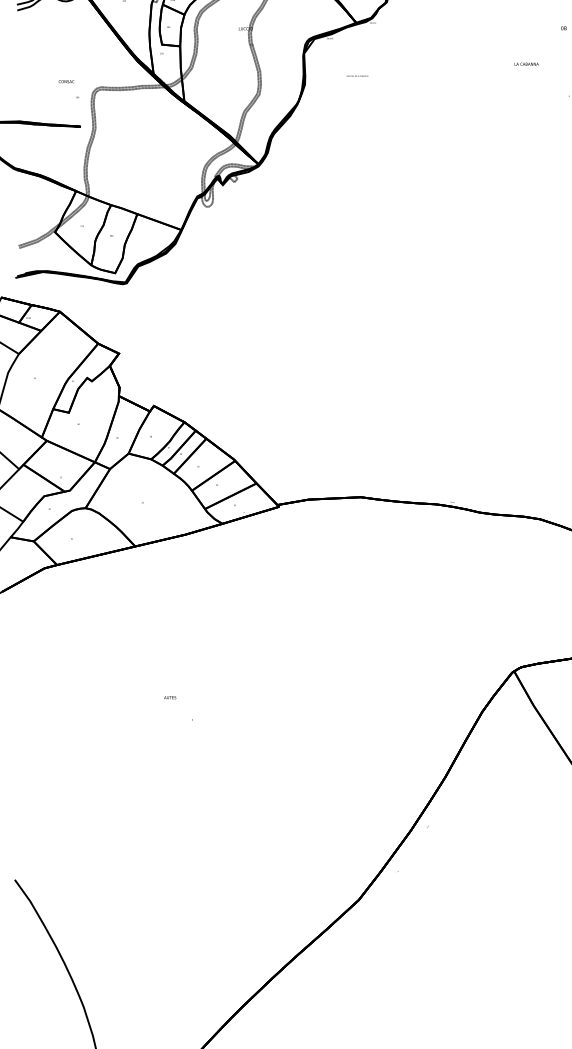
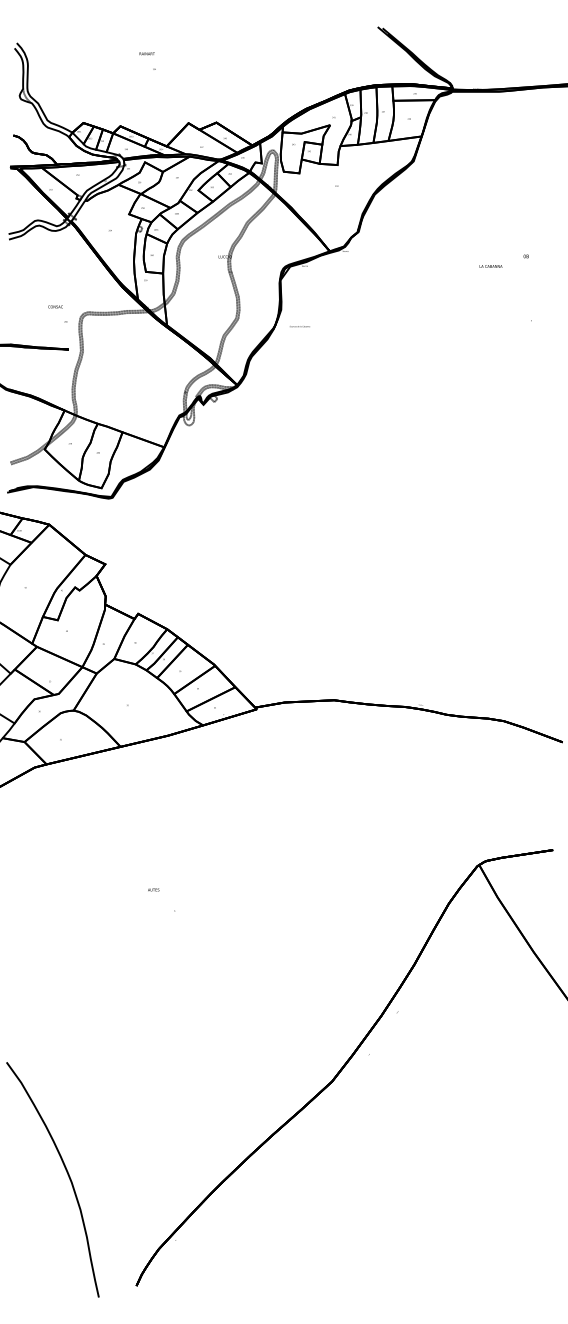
text: (526, 64) -> (490, 266), moved
text: (357, 75) -> (299, 326), moved

